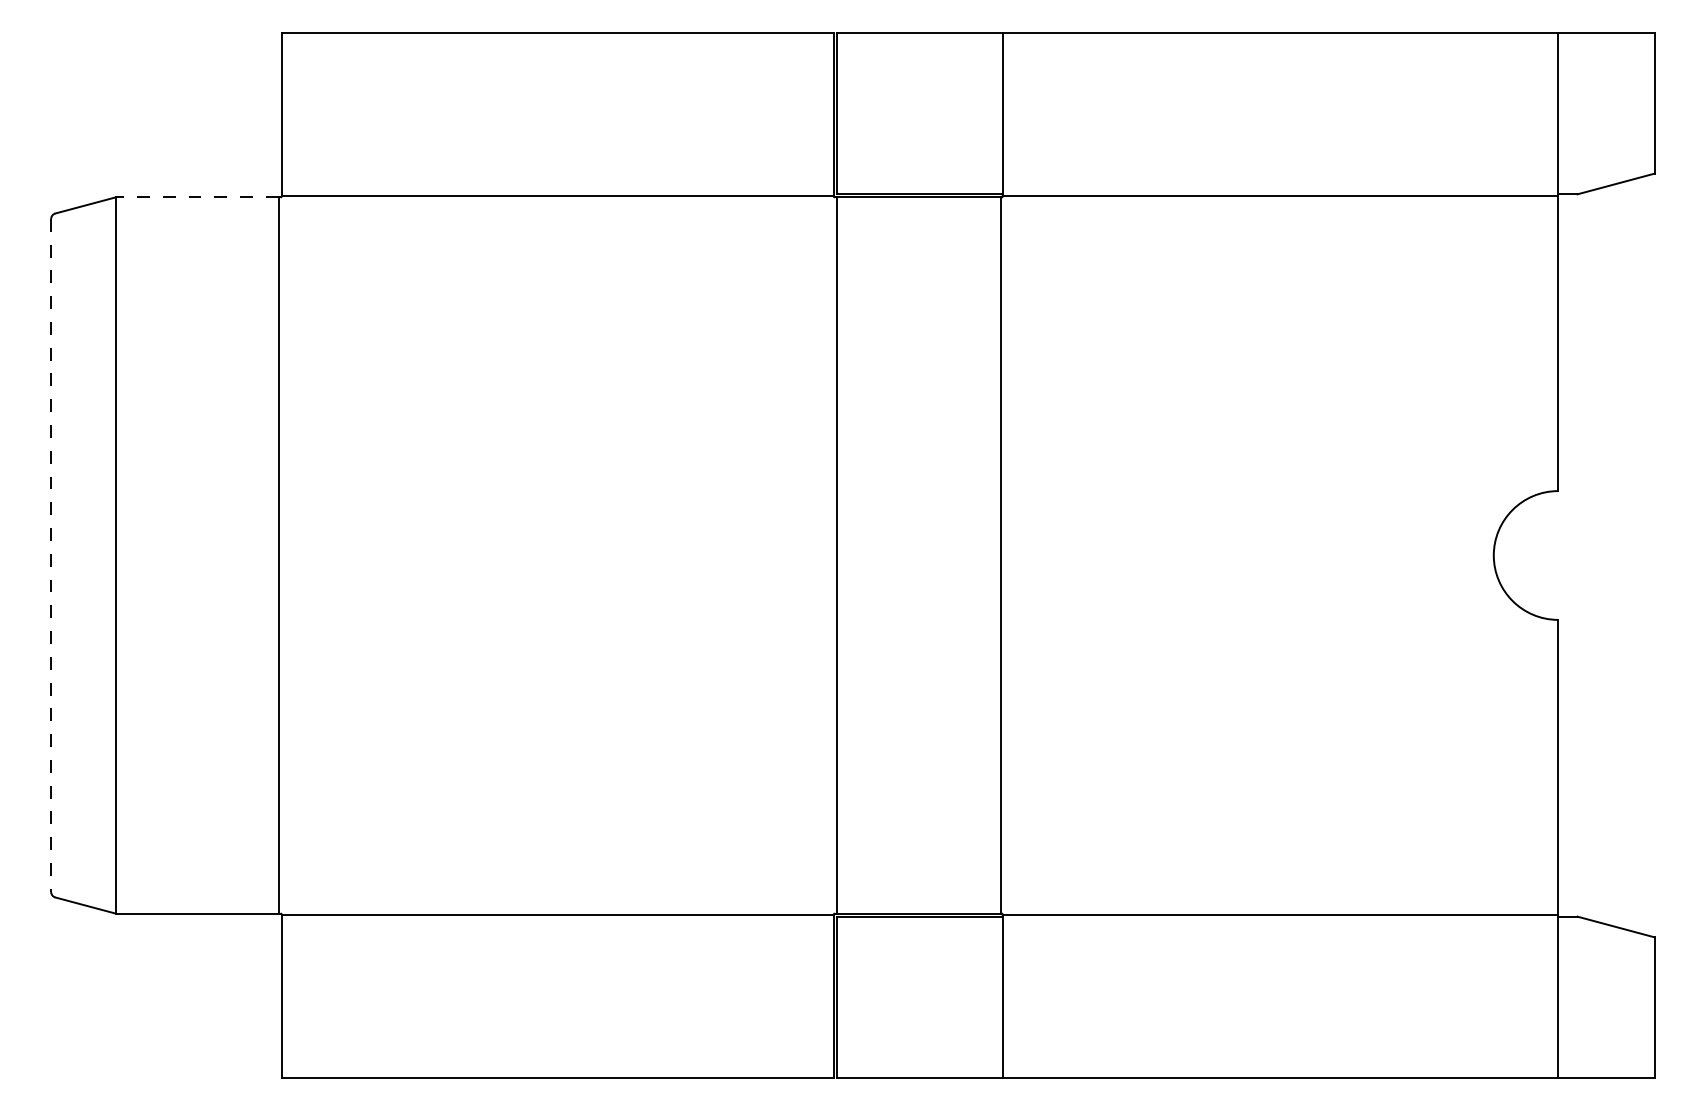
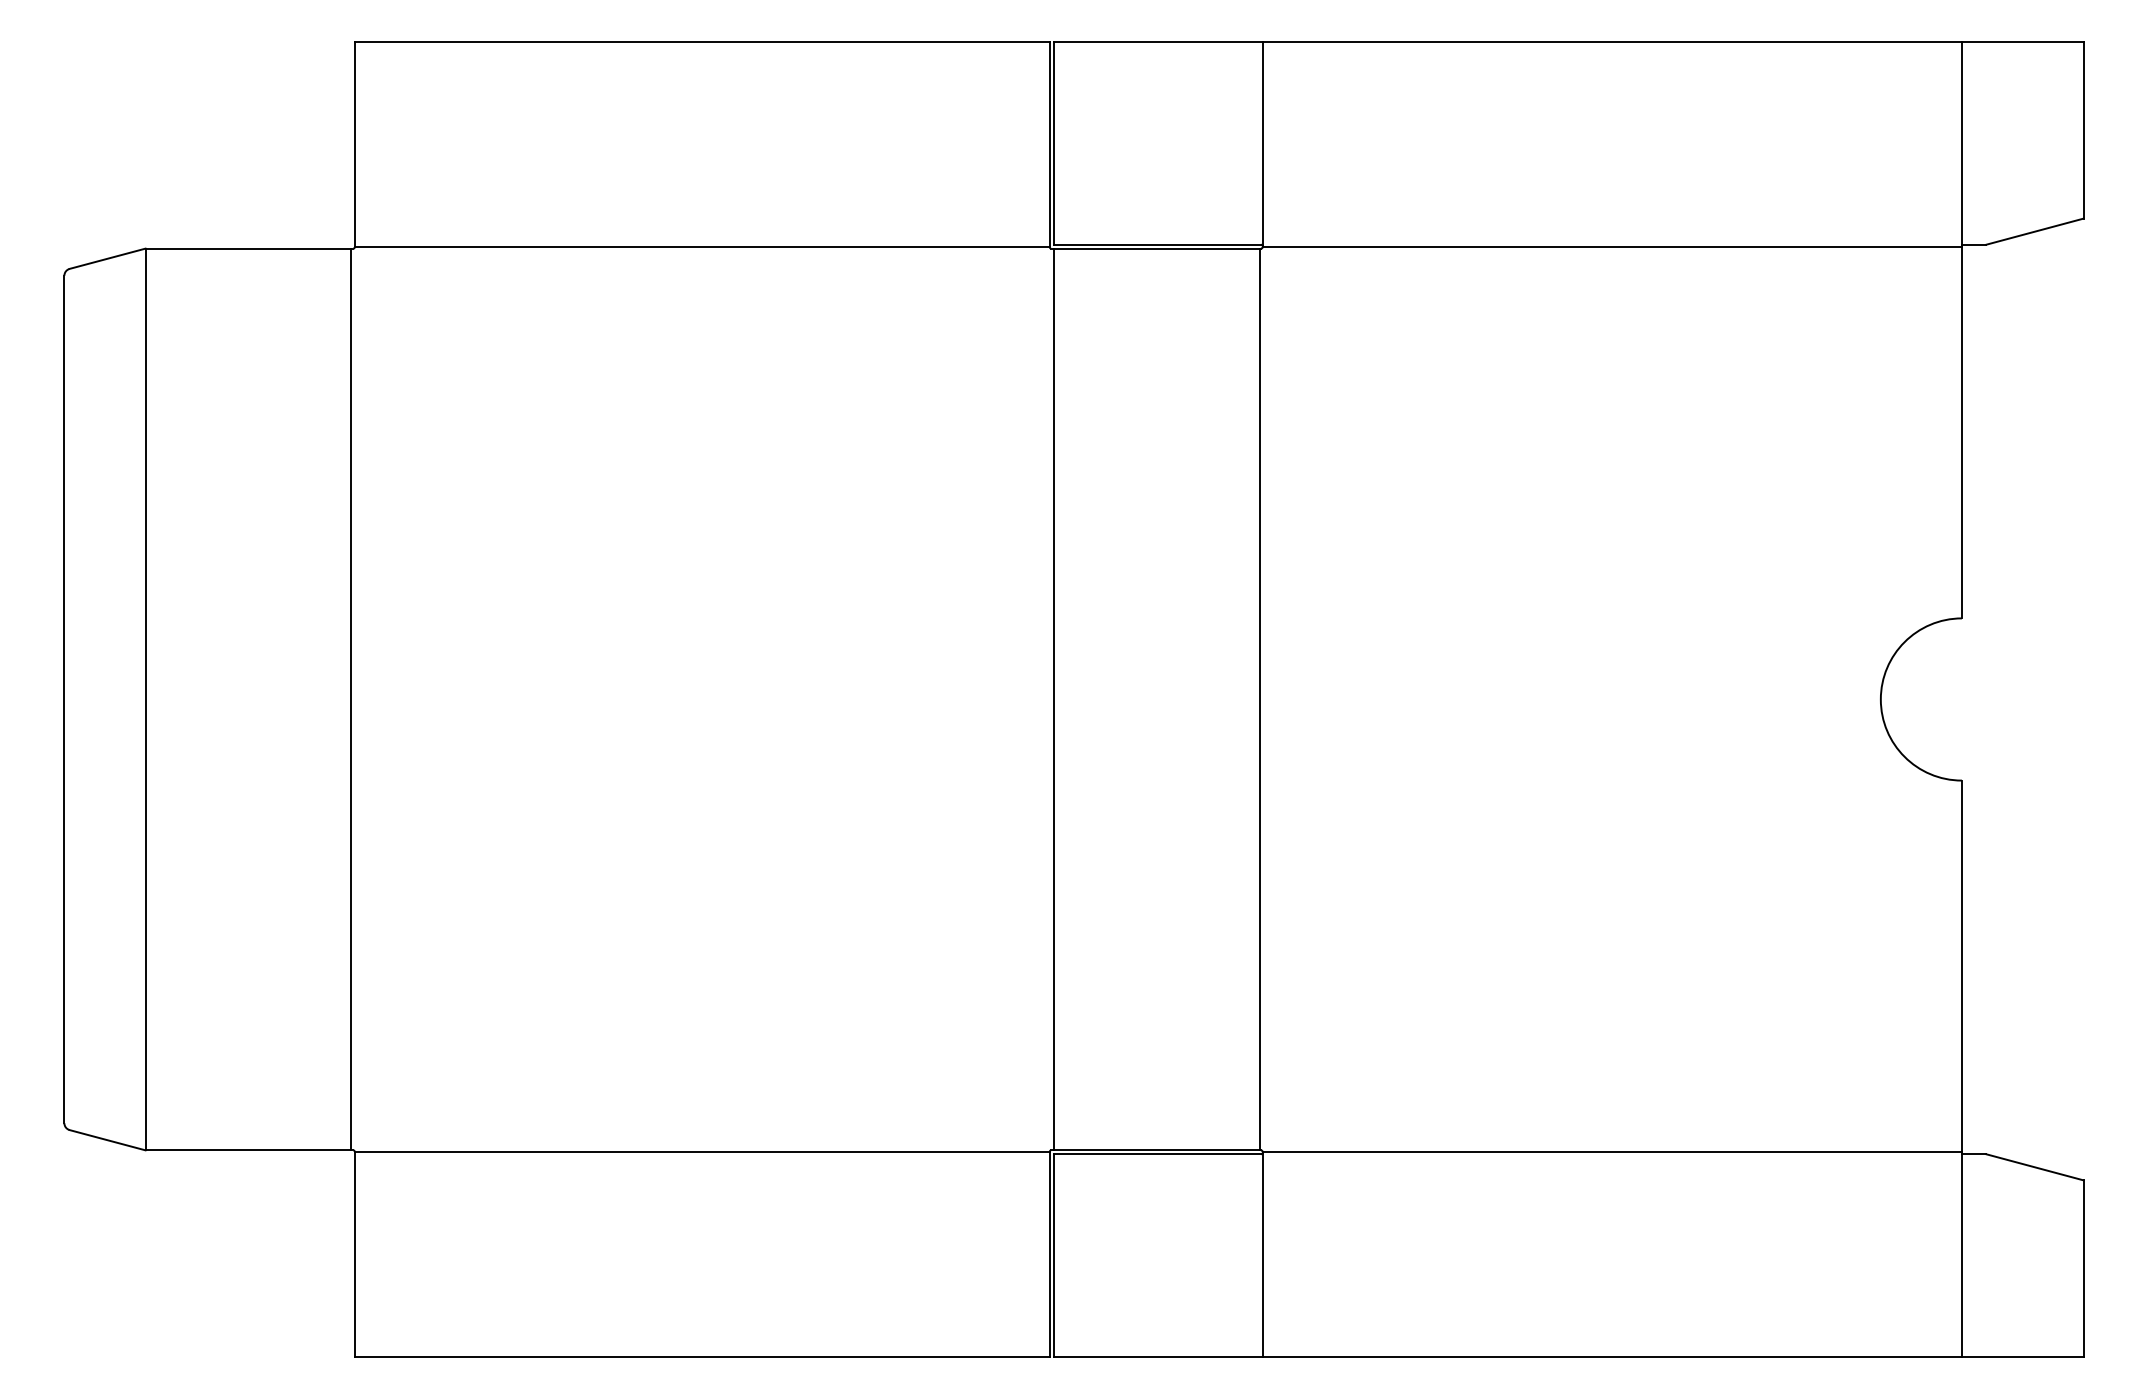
line: (197, 197) -> (248, 248), dashed -> solid
line: (51, 555) -> (64, 699), dashed -> solid

